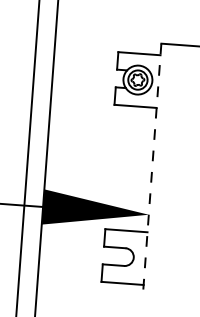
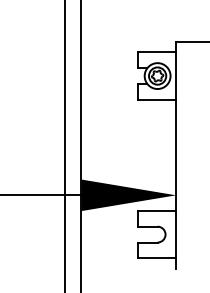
line: (152, 170) -> (176, 155), dashed -> solid

